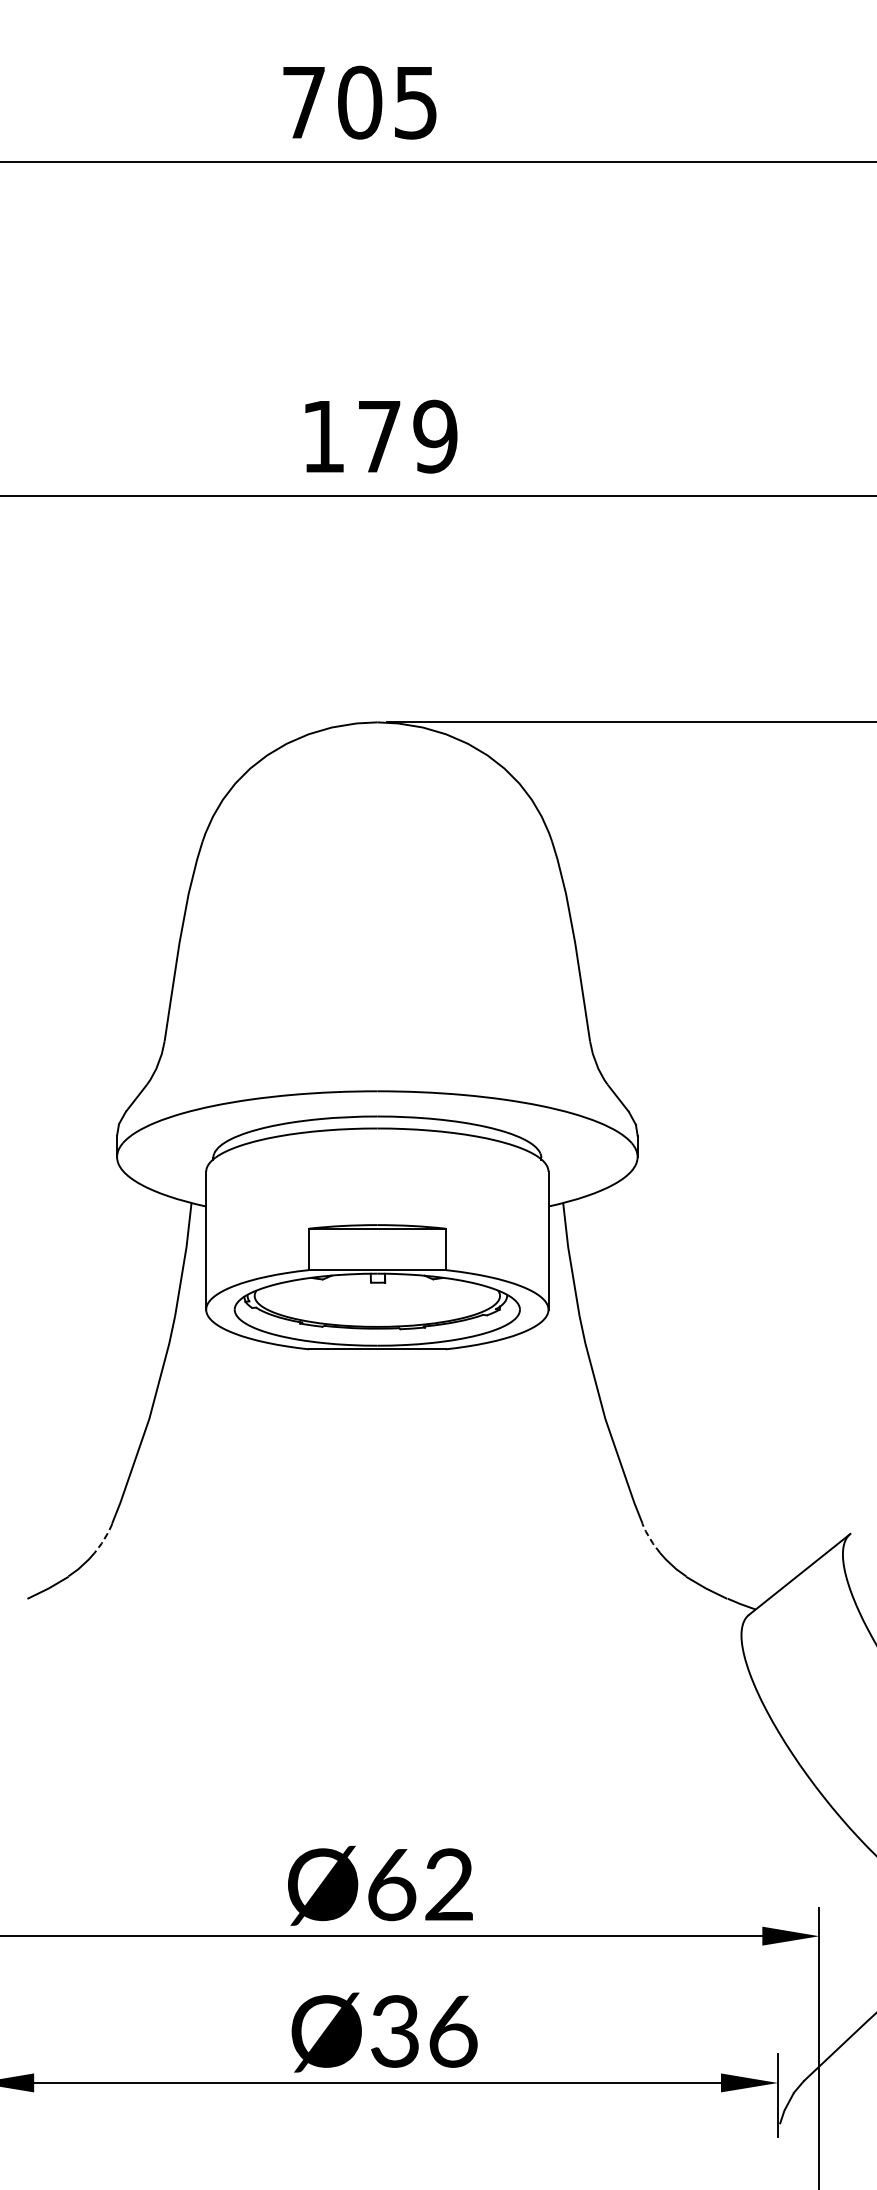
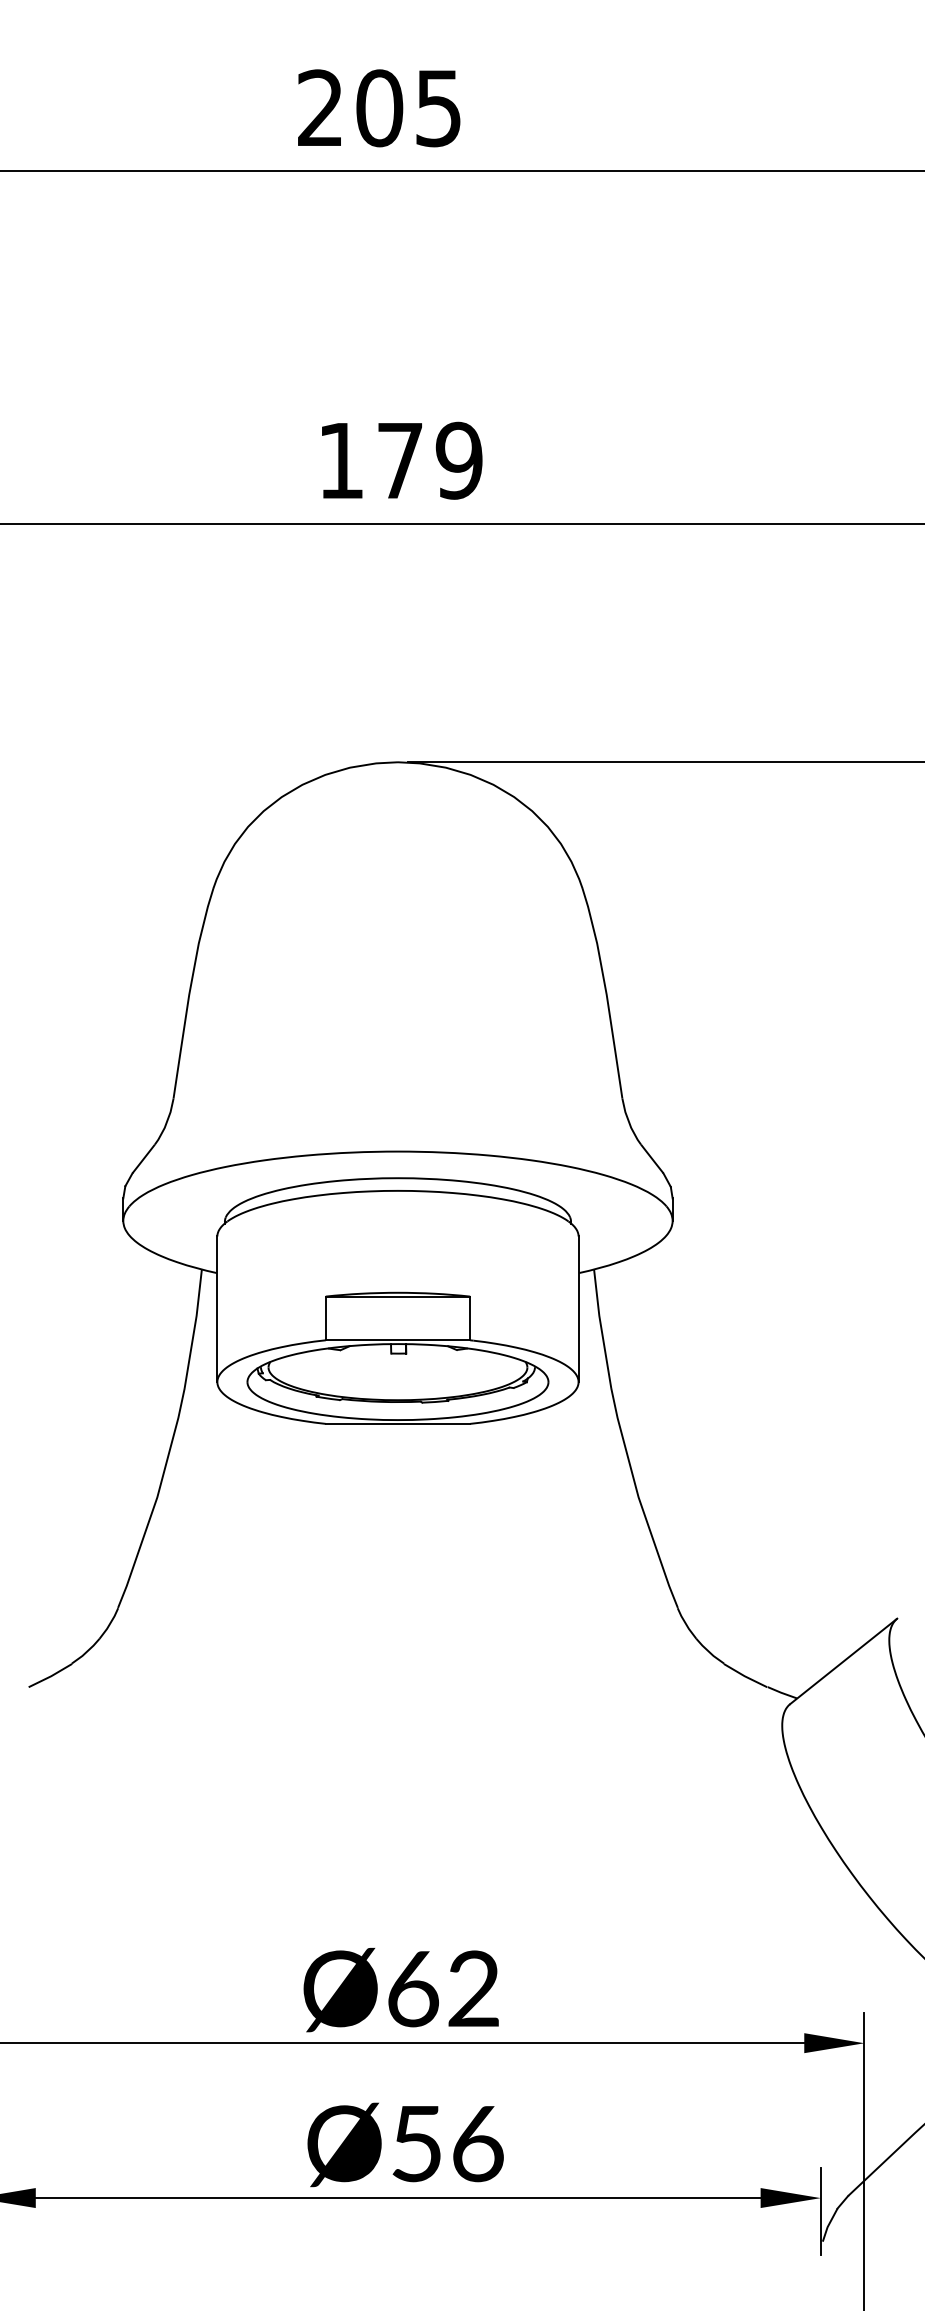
text: (303, 101) -> (320, 107), 705 -> 205
line: (649, 1538) -> (685, 1623), dashed -> solid
line: (103, 1539) -> (109, 1624), dashed -> solid
text: (394, 2031) -> (416, 2143), Ø36 -> Ø56

